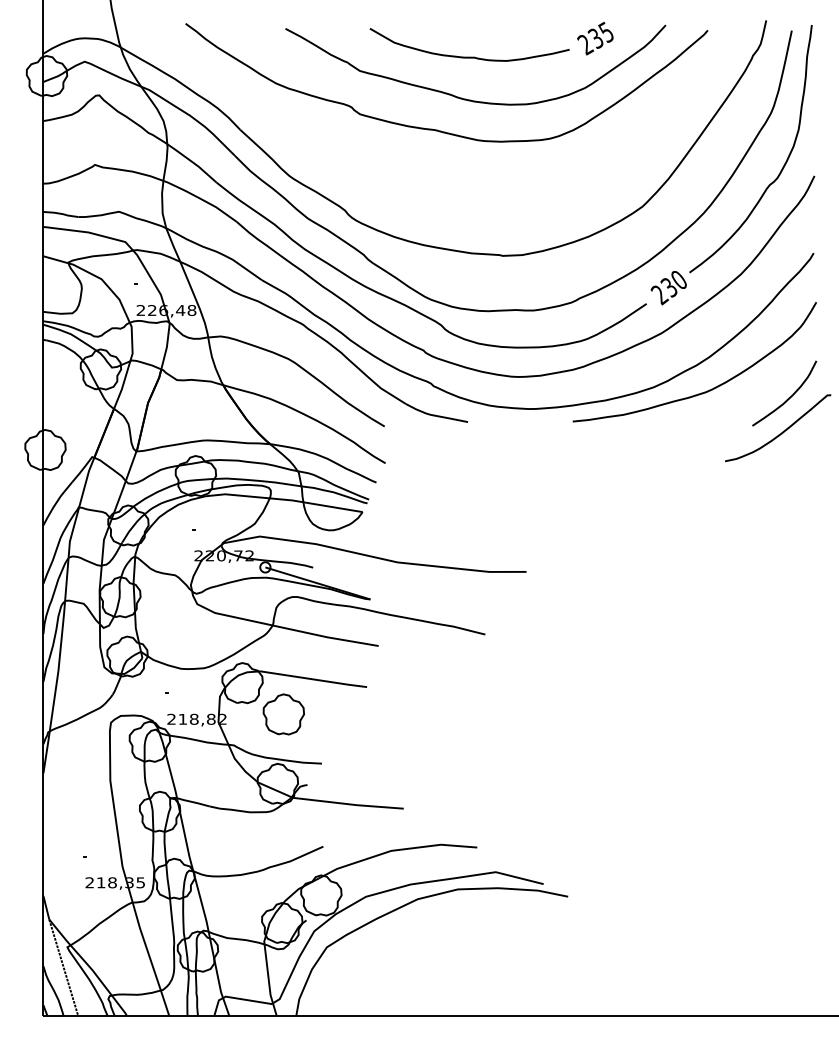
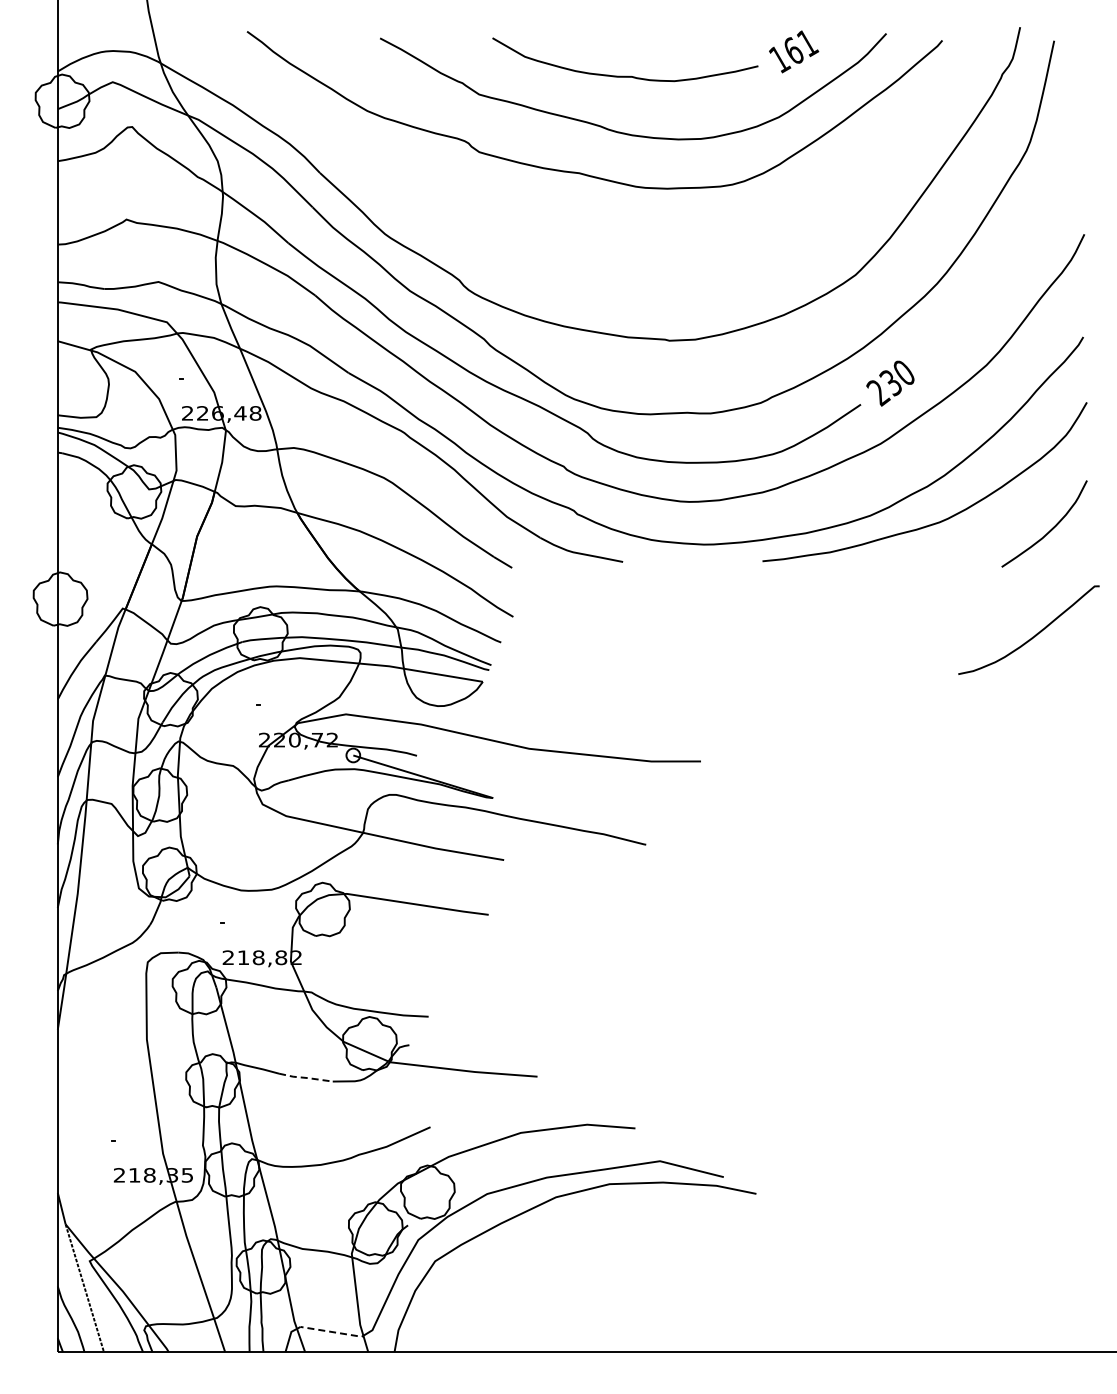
text: (596, 38) -> (793, 51), 235 -> 161
curve: (783, 164) -> (1043, 219), removed
curve: (780, 432) -> (1032, 636), moved
part: (283, 713) -> (377, 950), removed
line: (229, 809) -> (305, 1077), solid -> dashed
line: (248, 1000) -> (330, 1331), solid -> dashed

